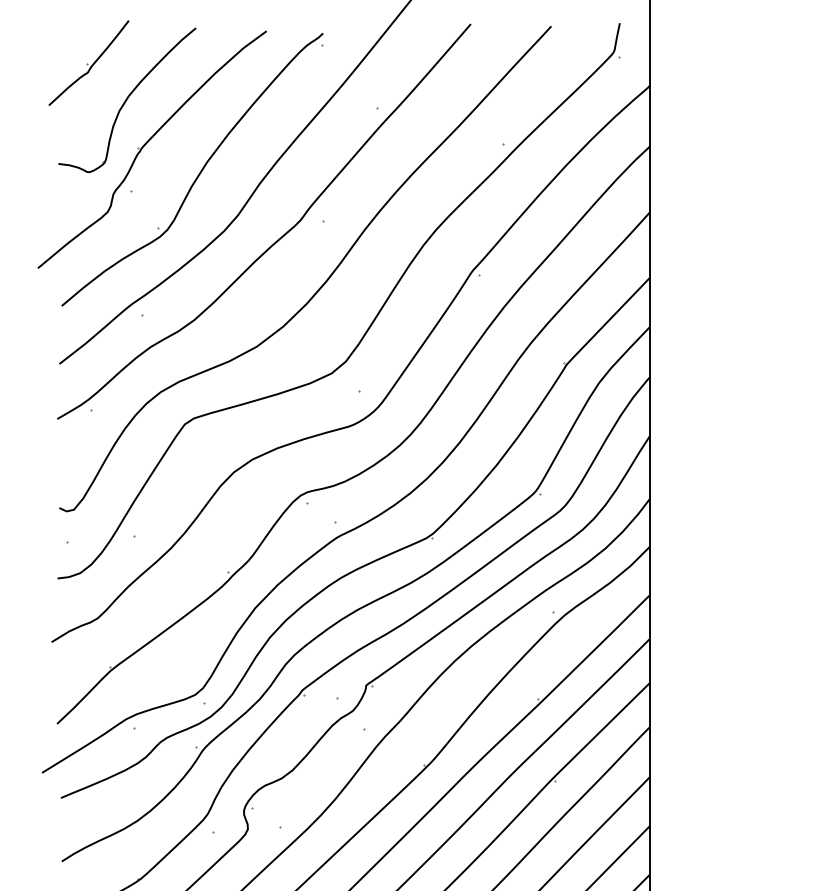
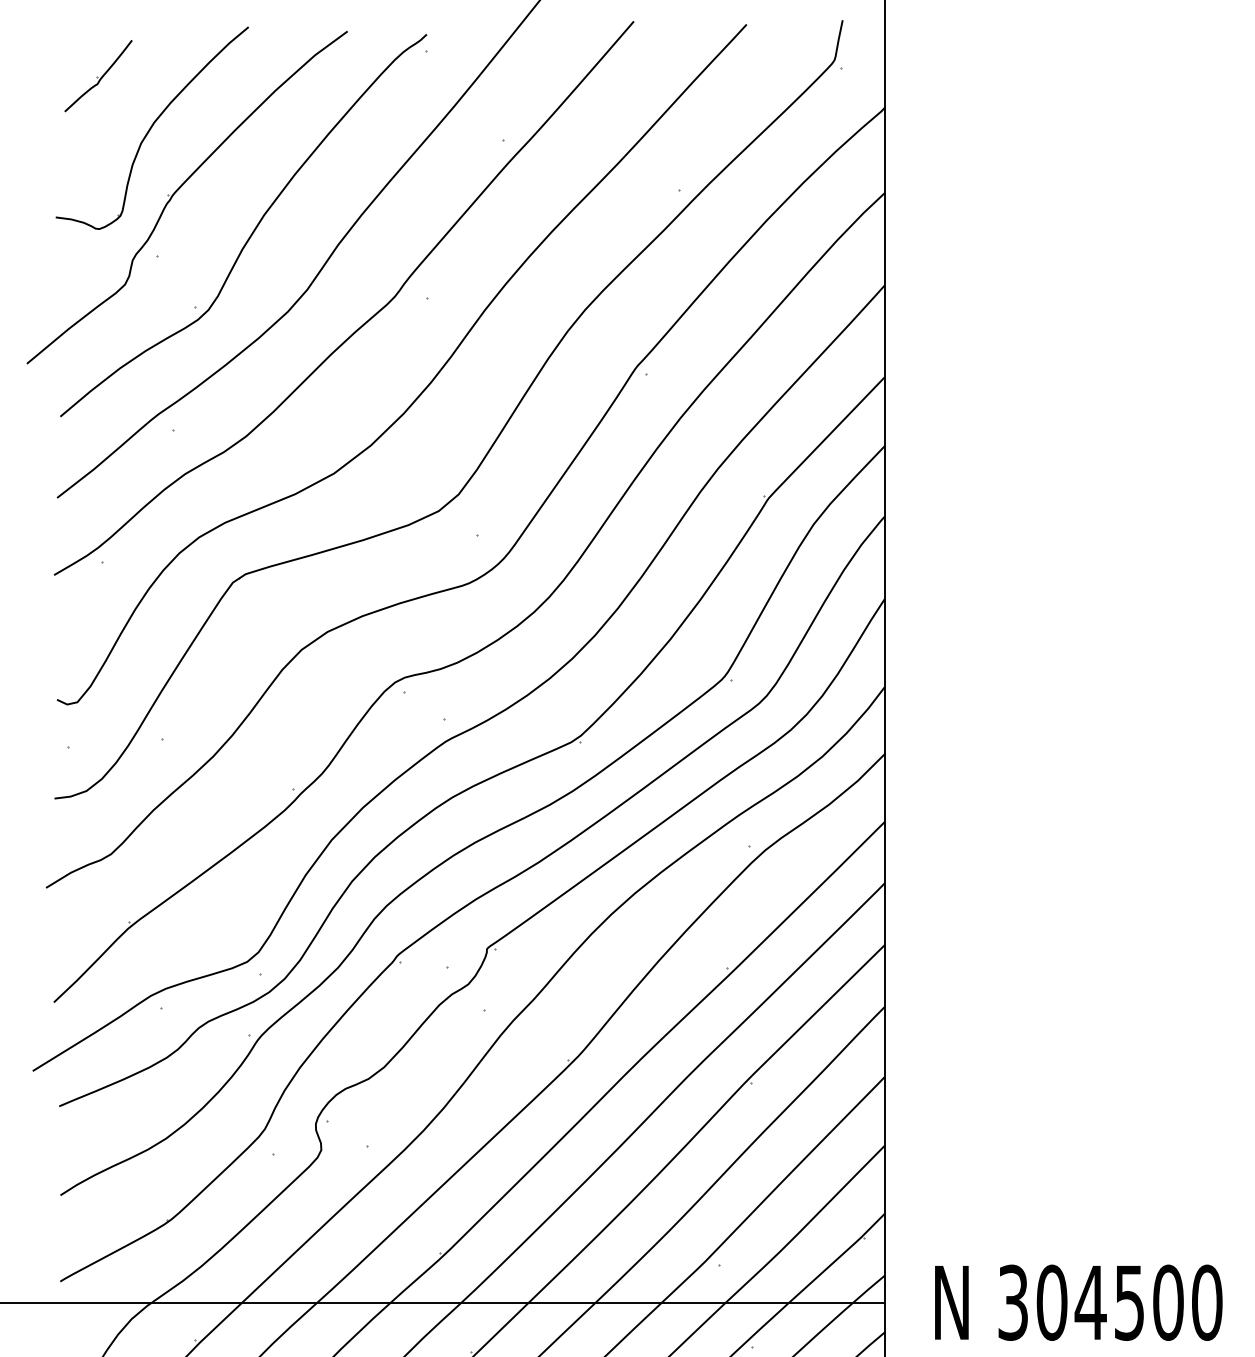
part: (88, 62) -> (98, 75), size x0.6

